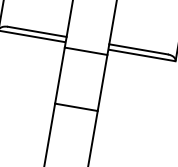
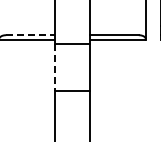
line: (37, 32) -> (30, 35), solid -> dashed
line: (59, 75) -> (54, 67), solid -> dashed

